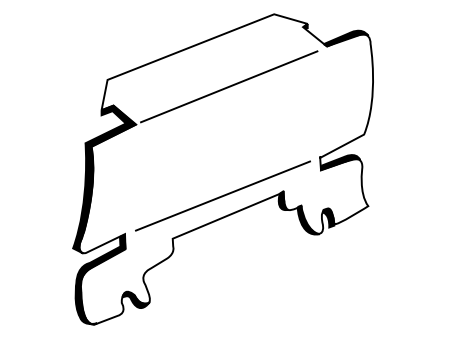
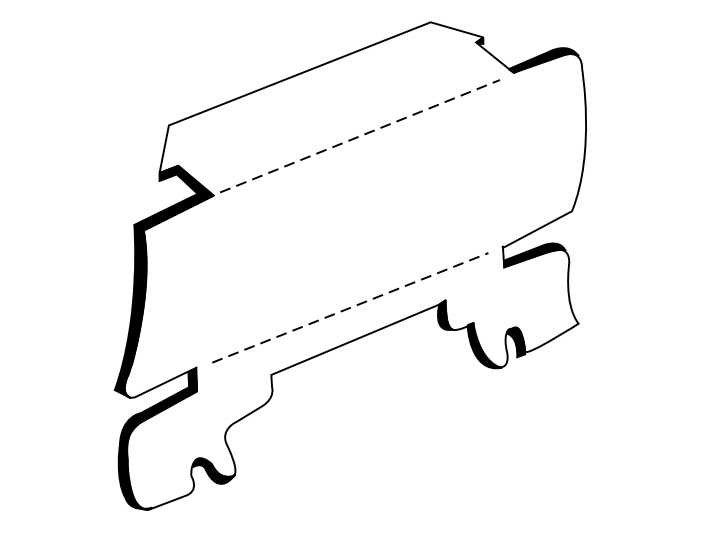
line: (229, 86) -> (360, 135), solid -> dashed
line: (223, 196) -> (351, 308), solid -> dashed

